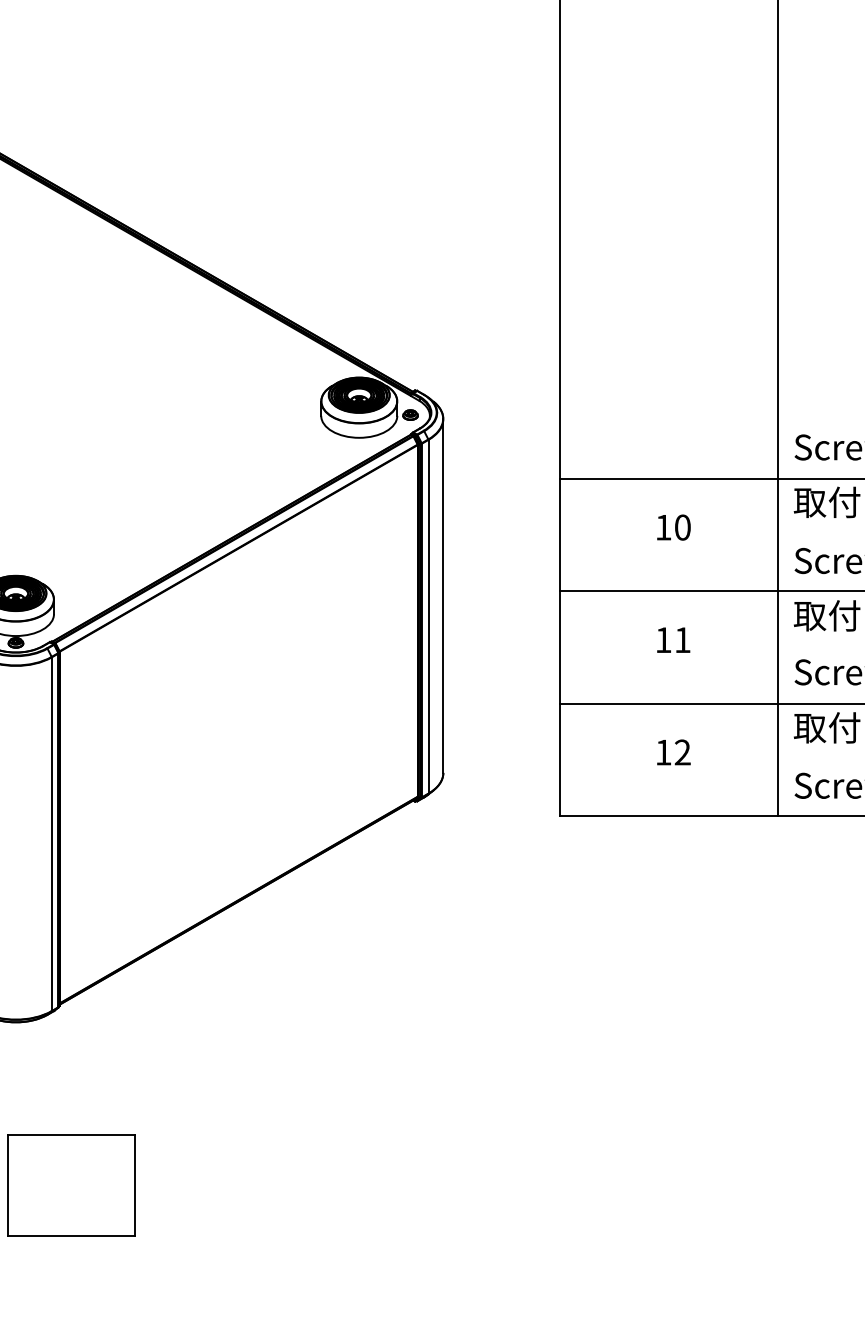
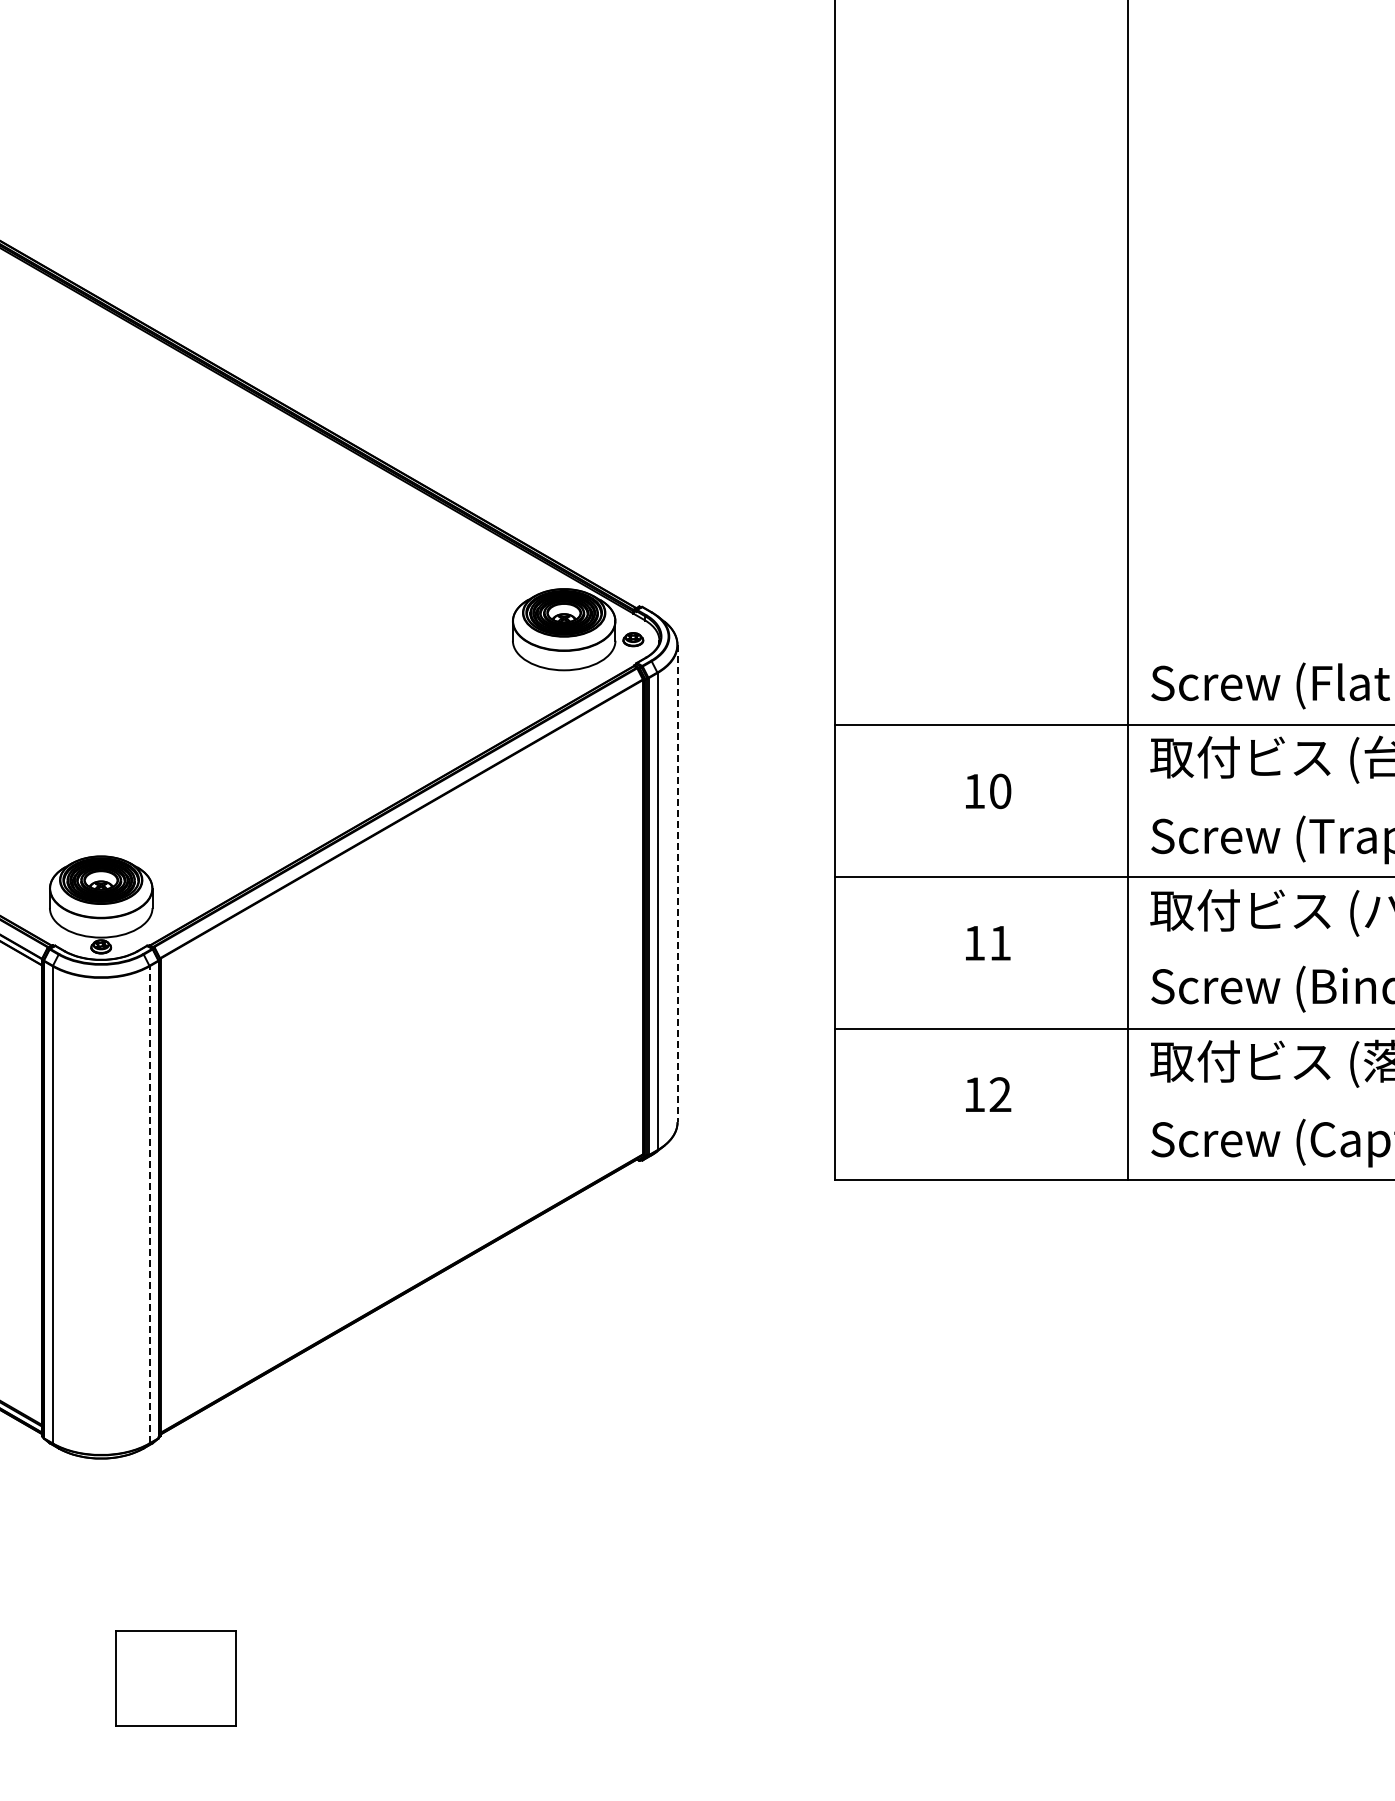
line: (443, 595) -> (677, 883), solid -> dashed
line: (51, 833) -> (149, 1204), solid -> dashed
part: (71, 1185) -> (176, 1678), size x0.7

